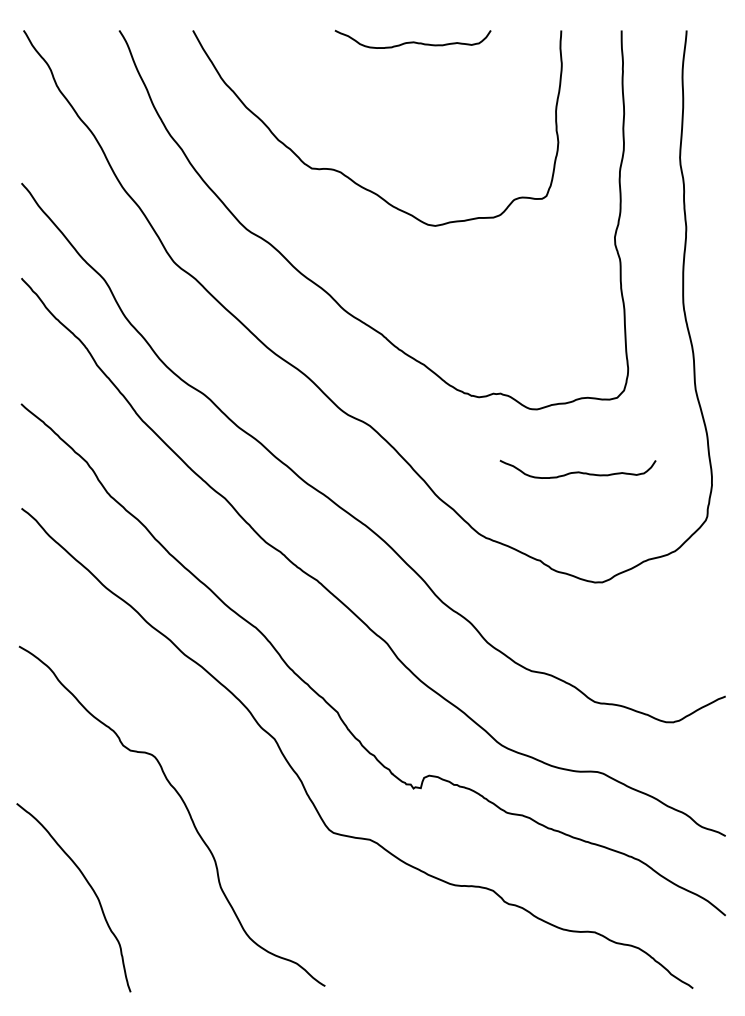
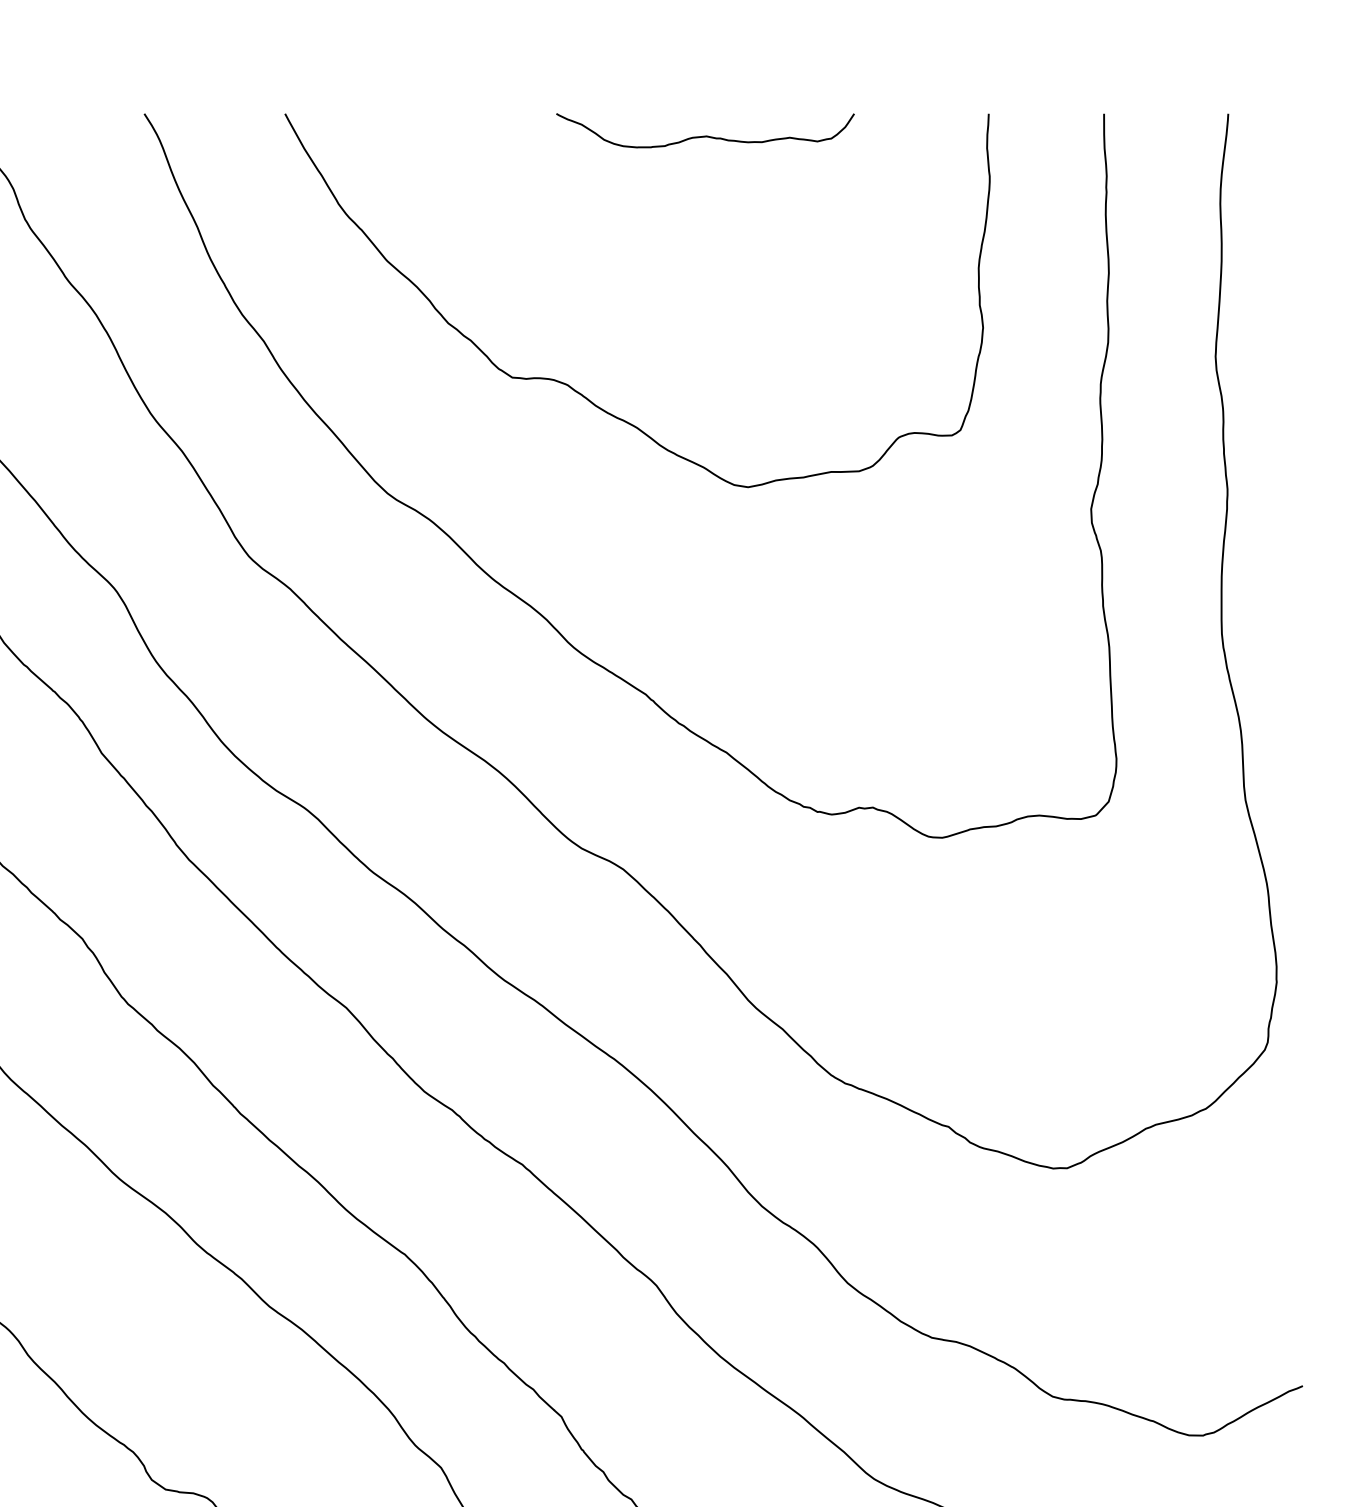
curve: (577, 471) -> (1019, 956), removed

